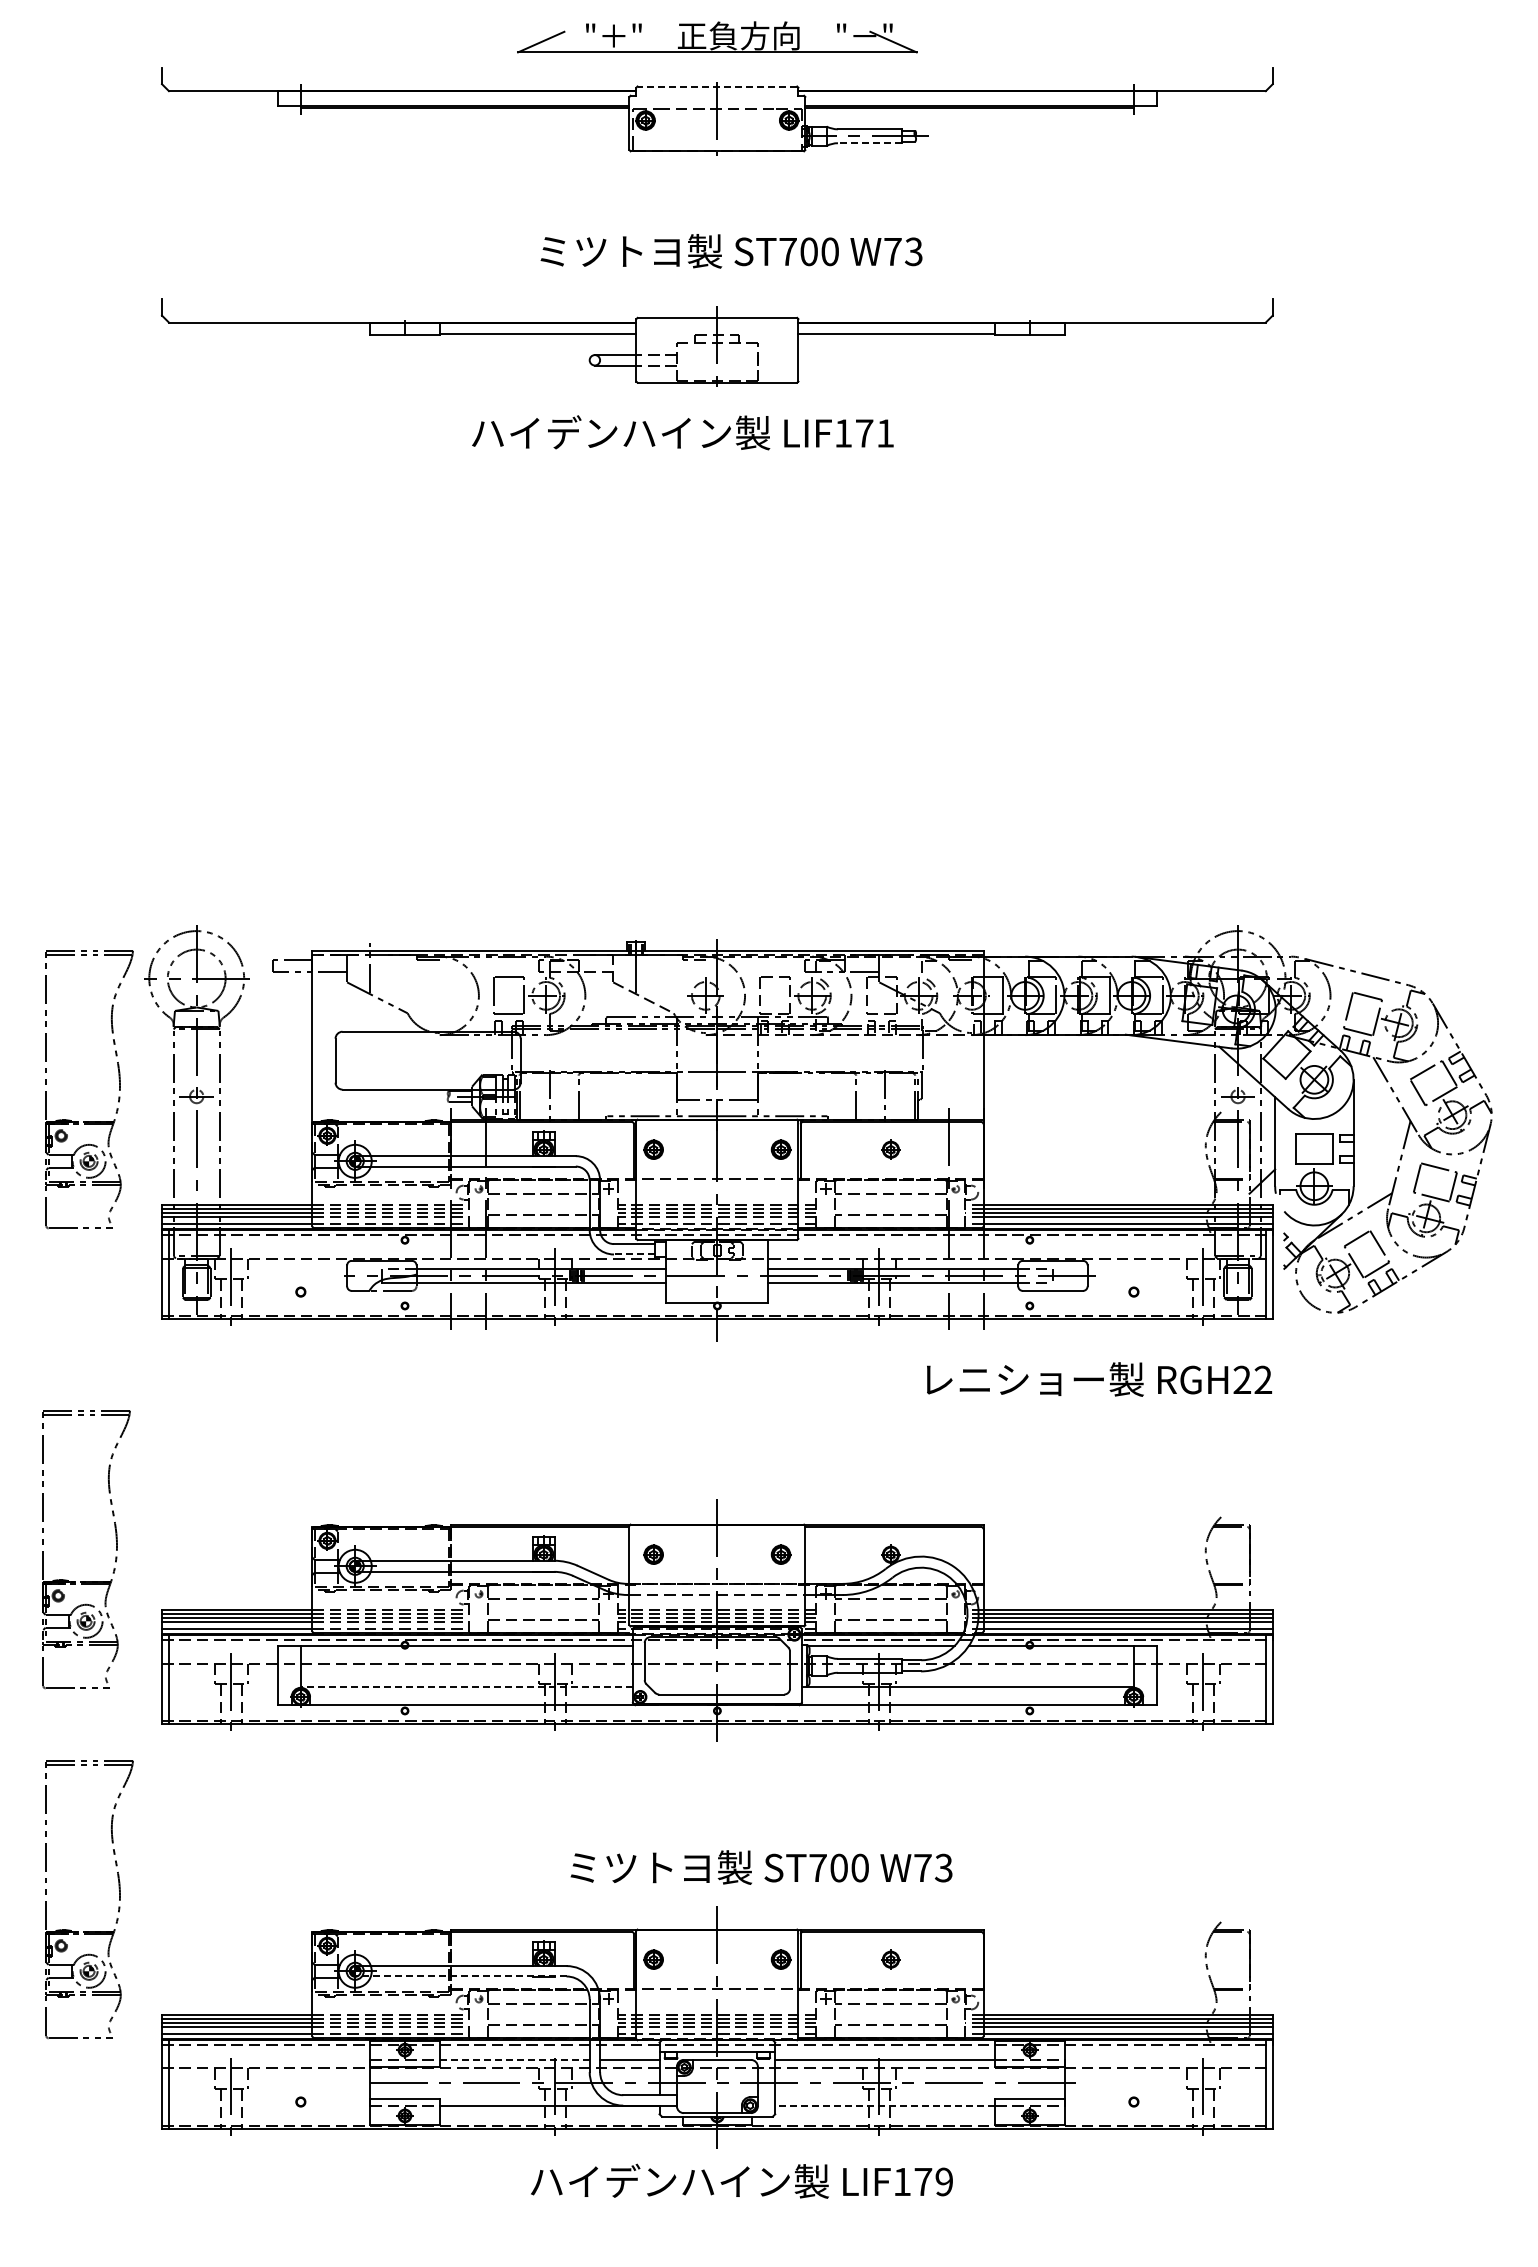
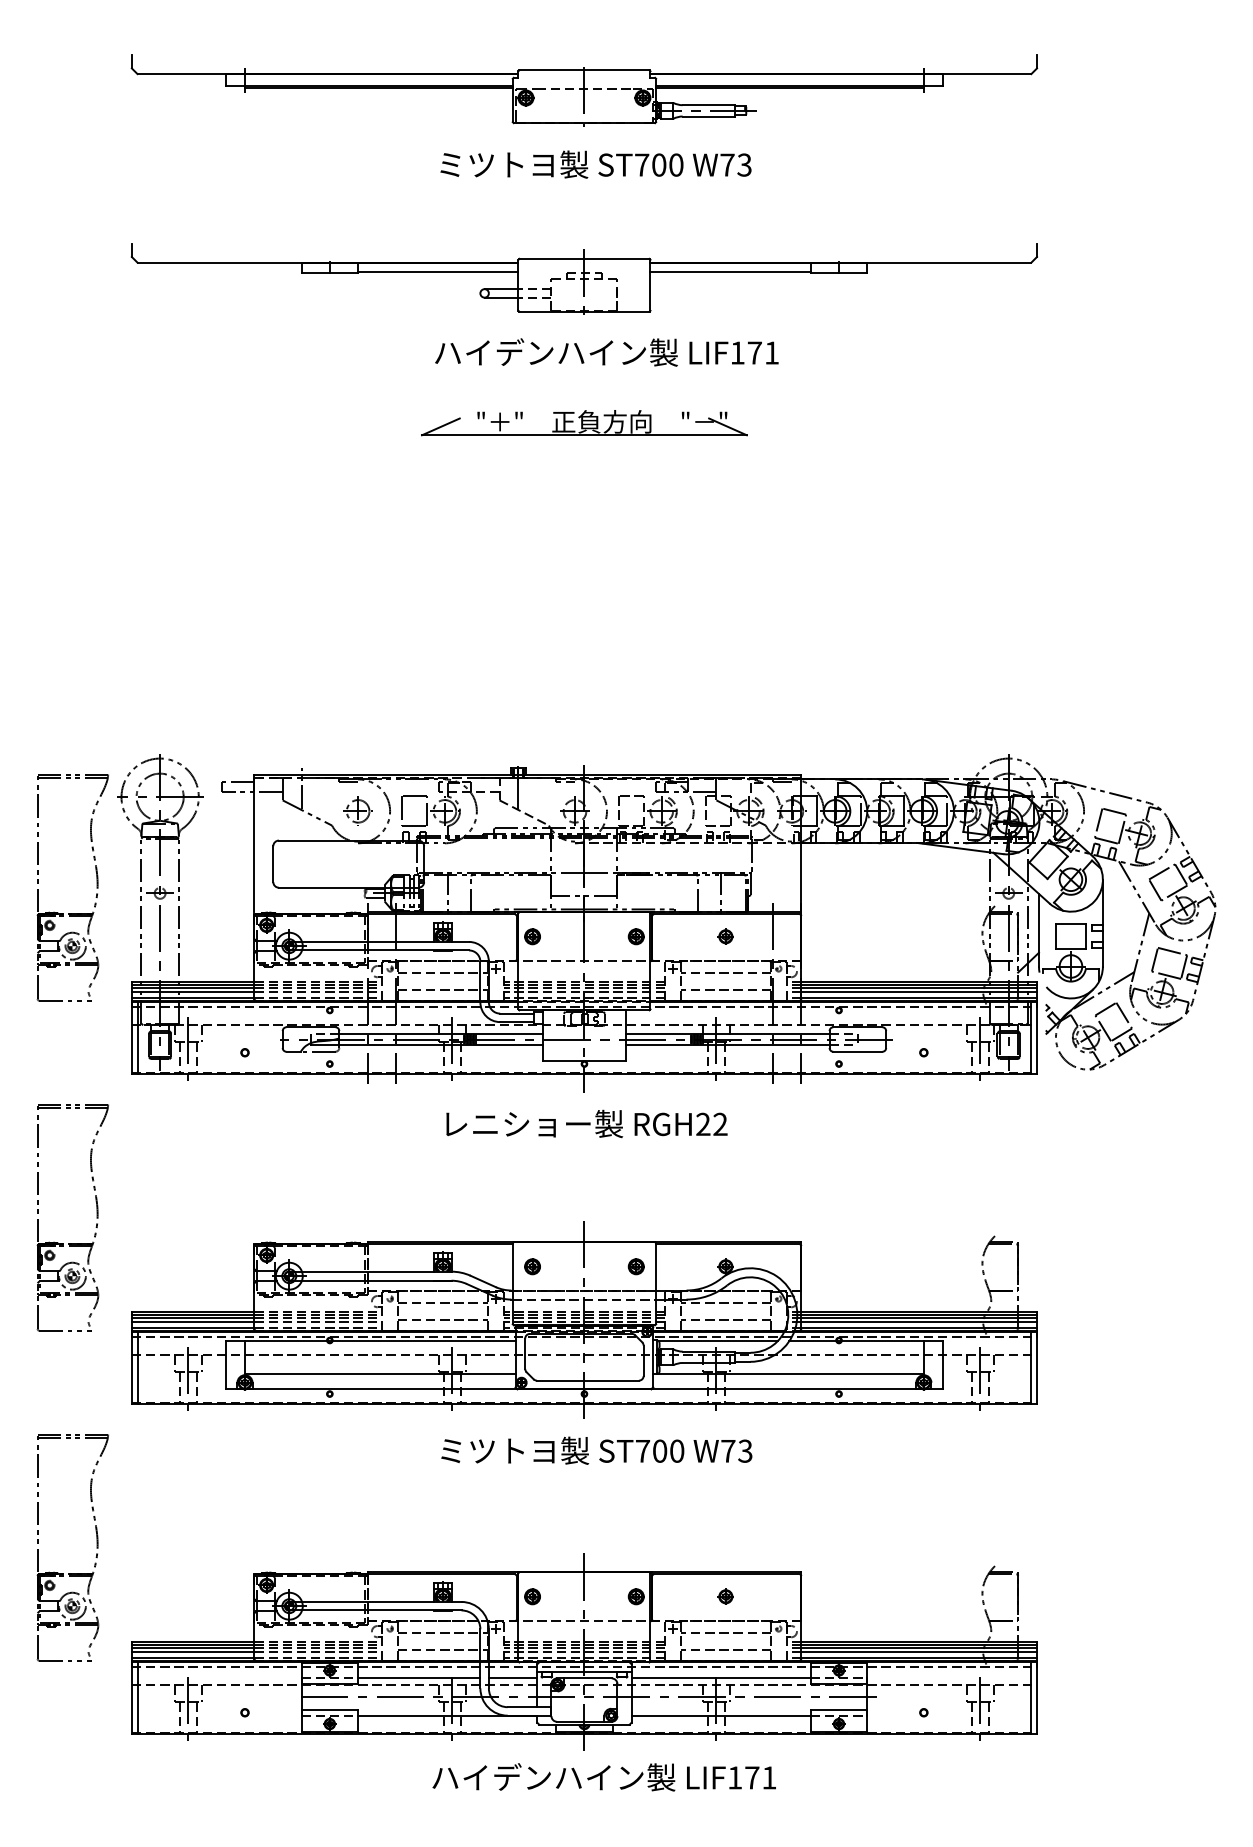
part: (717, 37) -> (584, 423), moved
line: (717, 86) -> (584, 70), dashed -> solid
line: (869, 143) -> (708, 116), dashed -> solid
text: (731, 251) -> (595, 164), moved
text: (682, 432) -> (606, 352), moved
part: (439, 995) -> (357, 811), added
line: (633, 1254) -> (516, 1022), dashed -> solid
text: (1099, 1379) -> (586, 1123), moved
part: (115, 1556) -> (96, 1223), moved
line: (466, 1686) -> (379, 1374), dashed -> solid
text: (761, 1867) -> (596, 1450), moved
line: (460, 1976) -> (375, 1610), dashed -> solid
line: (514, 2059) -> (419, 1678), dashed -> solid
line: (885, 2106) -> (721, 1716), dashed -> solid
text: (943, 2181) -> (768, 1777), LIF179 -> LIF171

